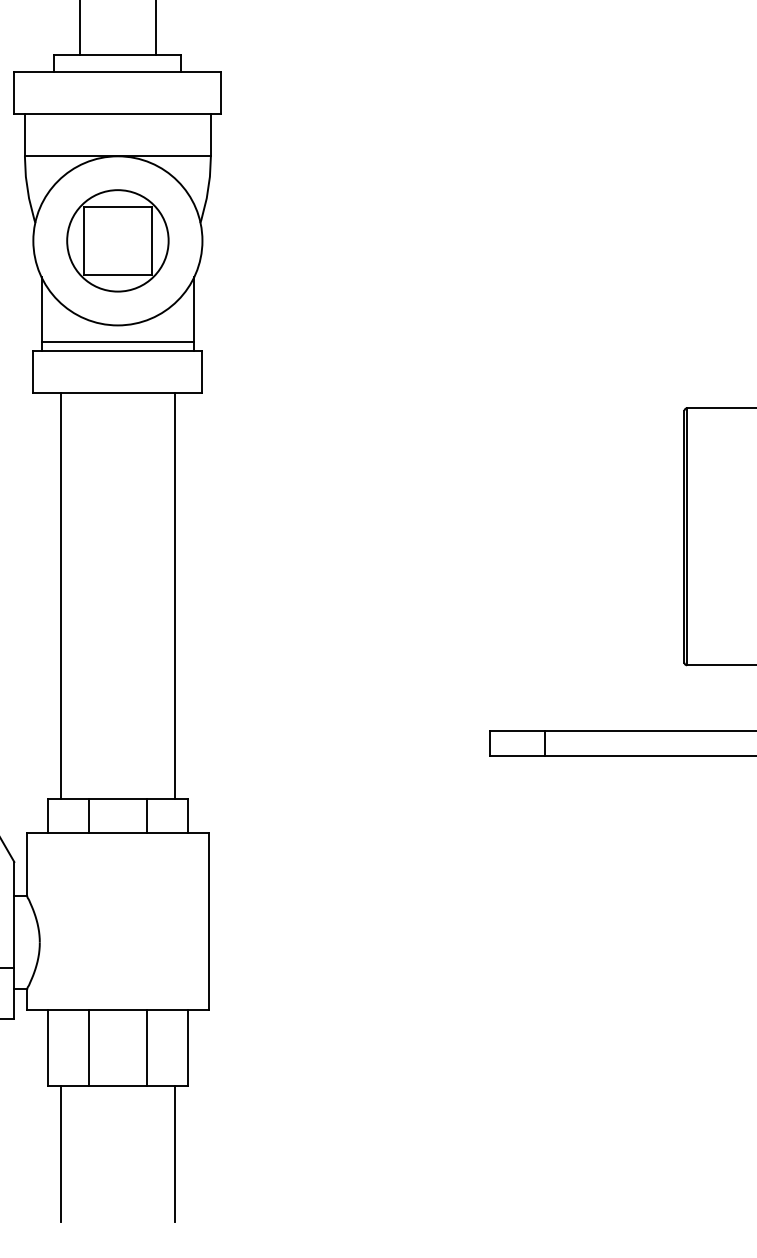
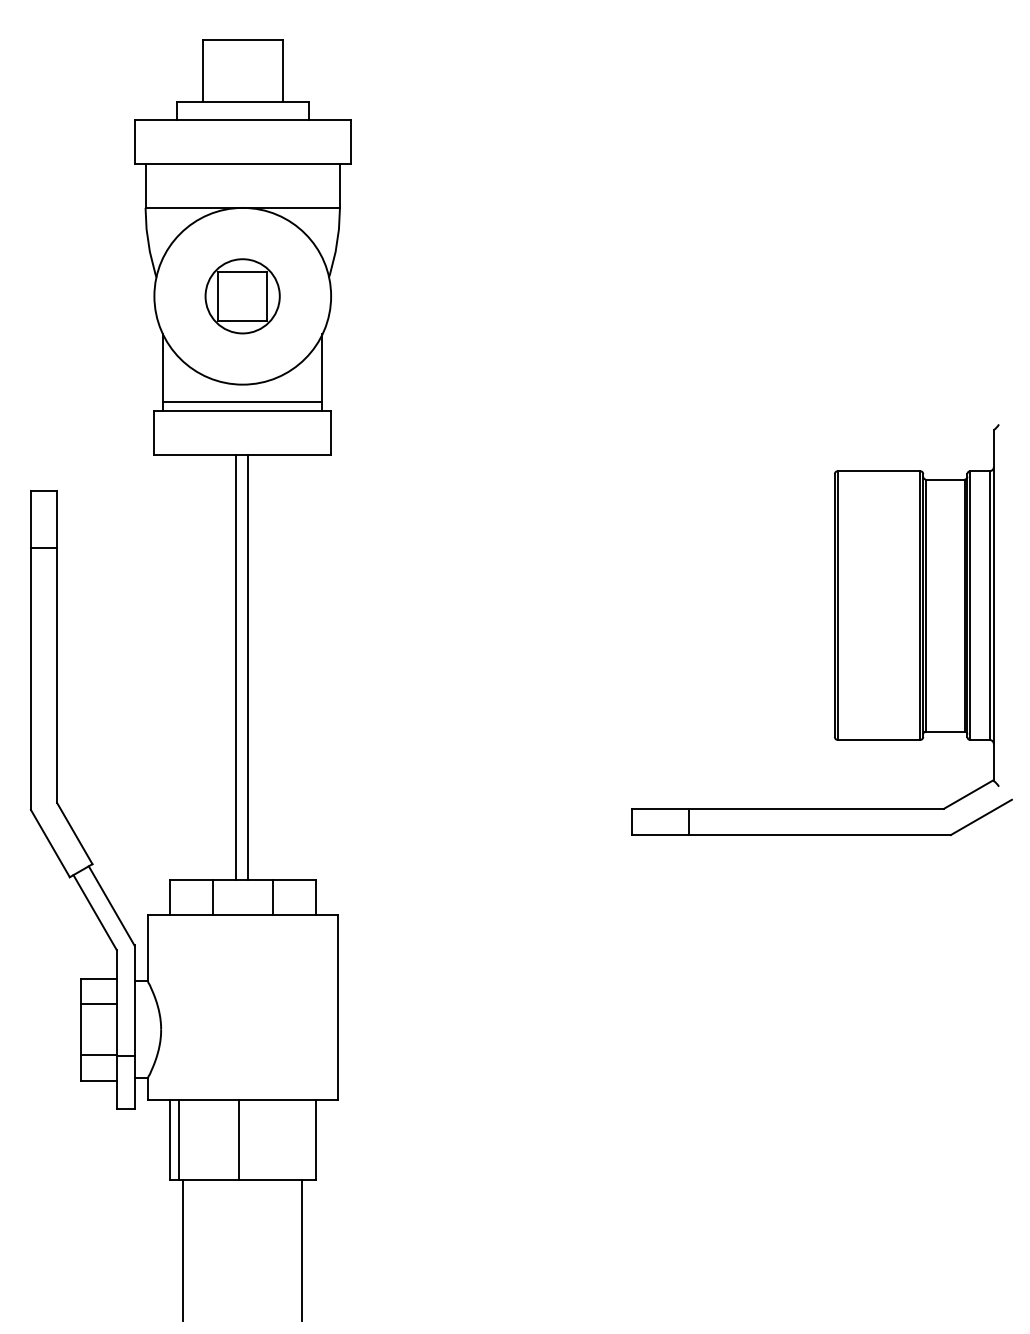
part: (117, 241) -> (242, 296), size x0.7
line: (61, 596) -> (236, 667), moved
line: (175, 596) -> (248, 667), moved
line: (88, 1047) -> (178, 1139), moved
line: (146, 1047) -> (238, 1139), moved

